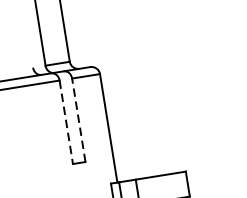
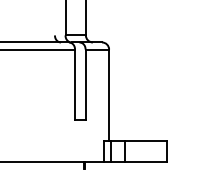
line: (78, 120) -> (85, 84), dashed -> solid
line: (66, 123) -> (75, 85), dashed -> solid

